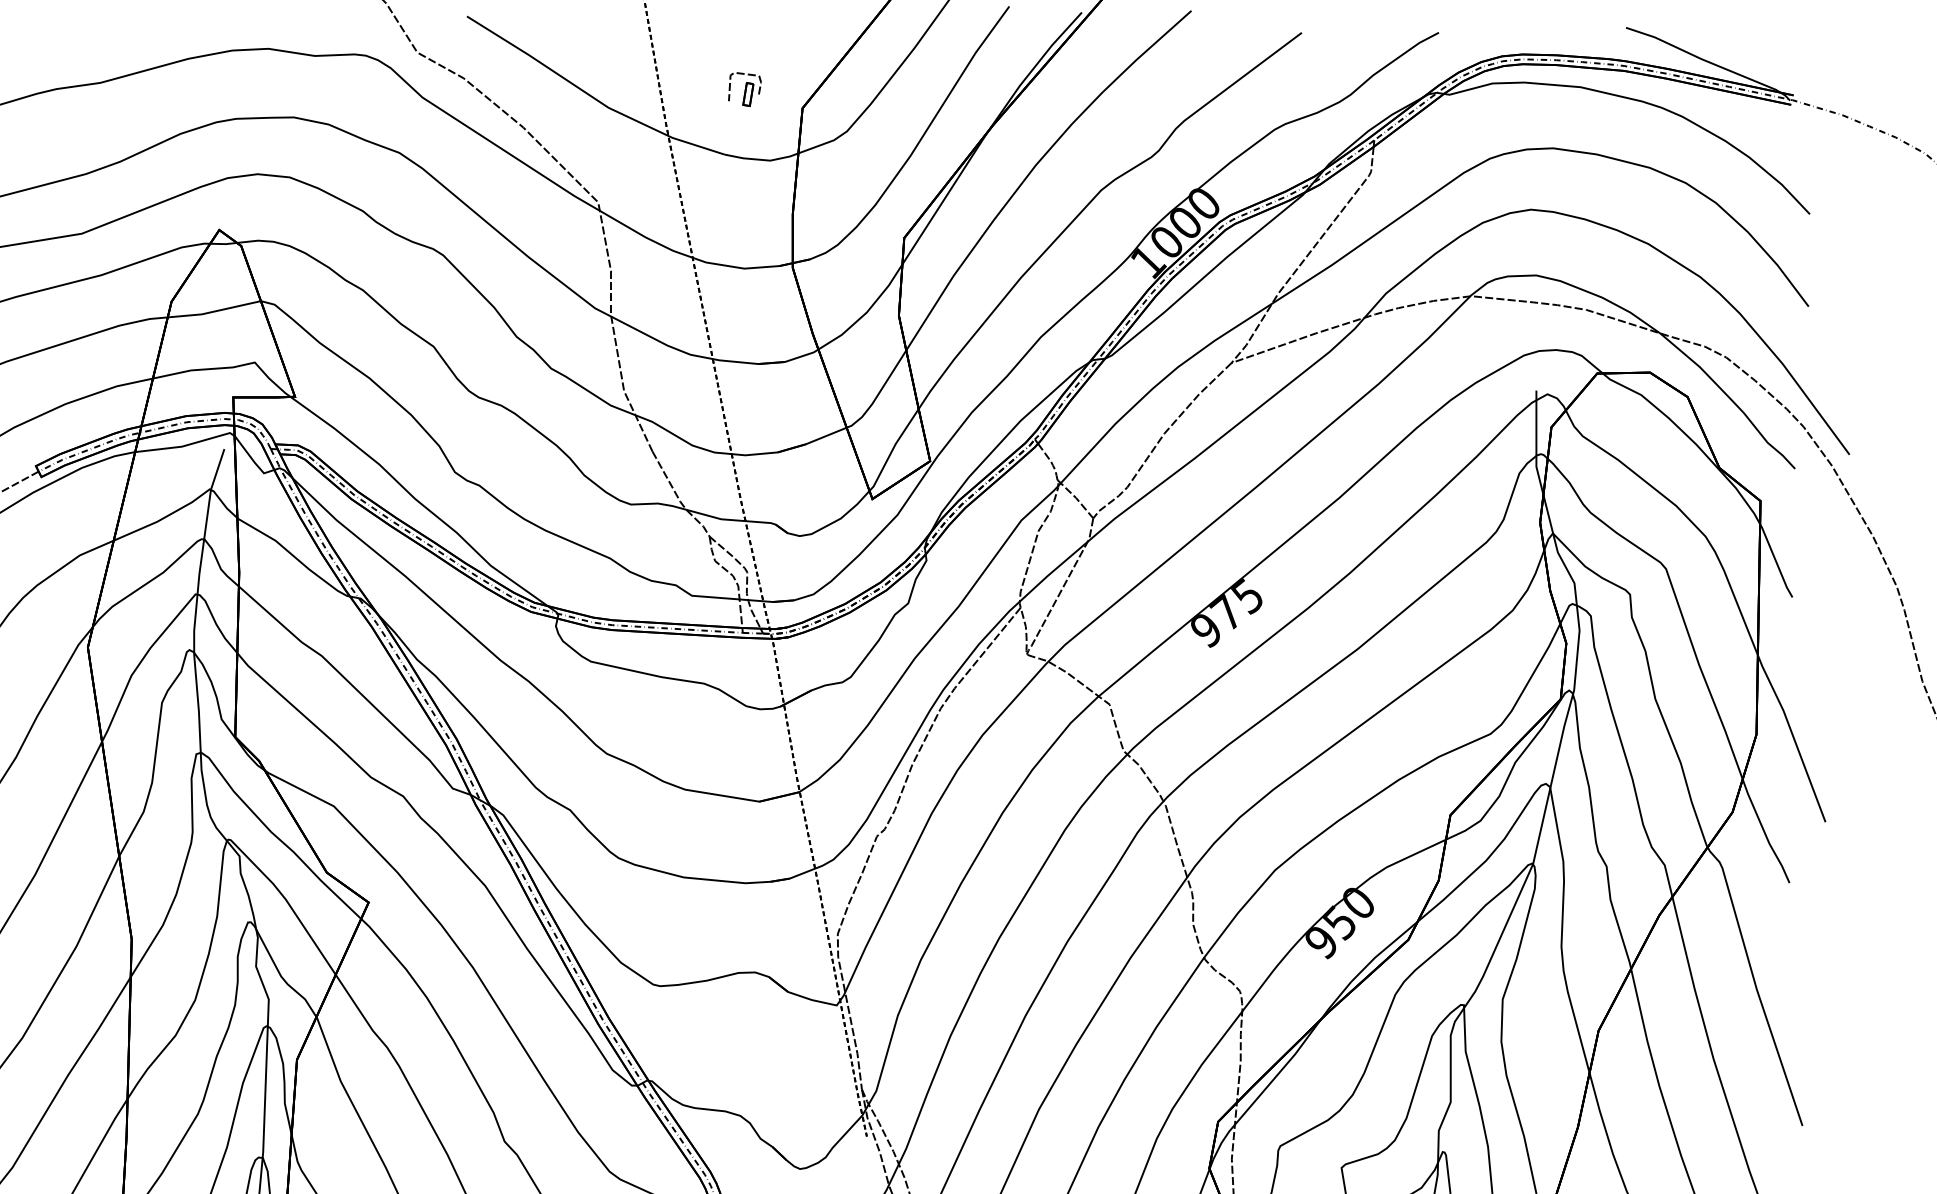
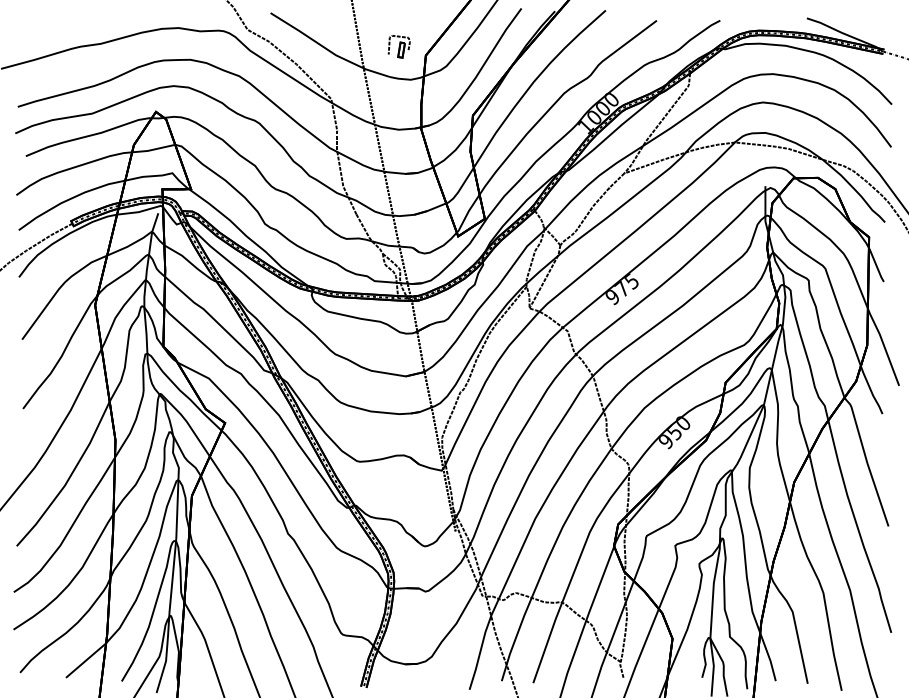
part: (743, 88) -> (398, 46), size x1.43

